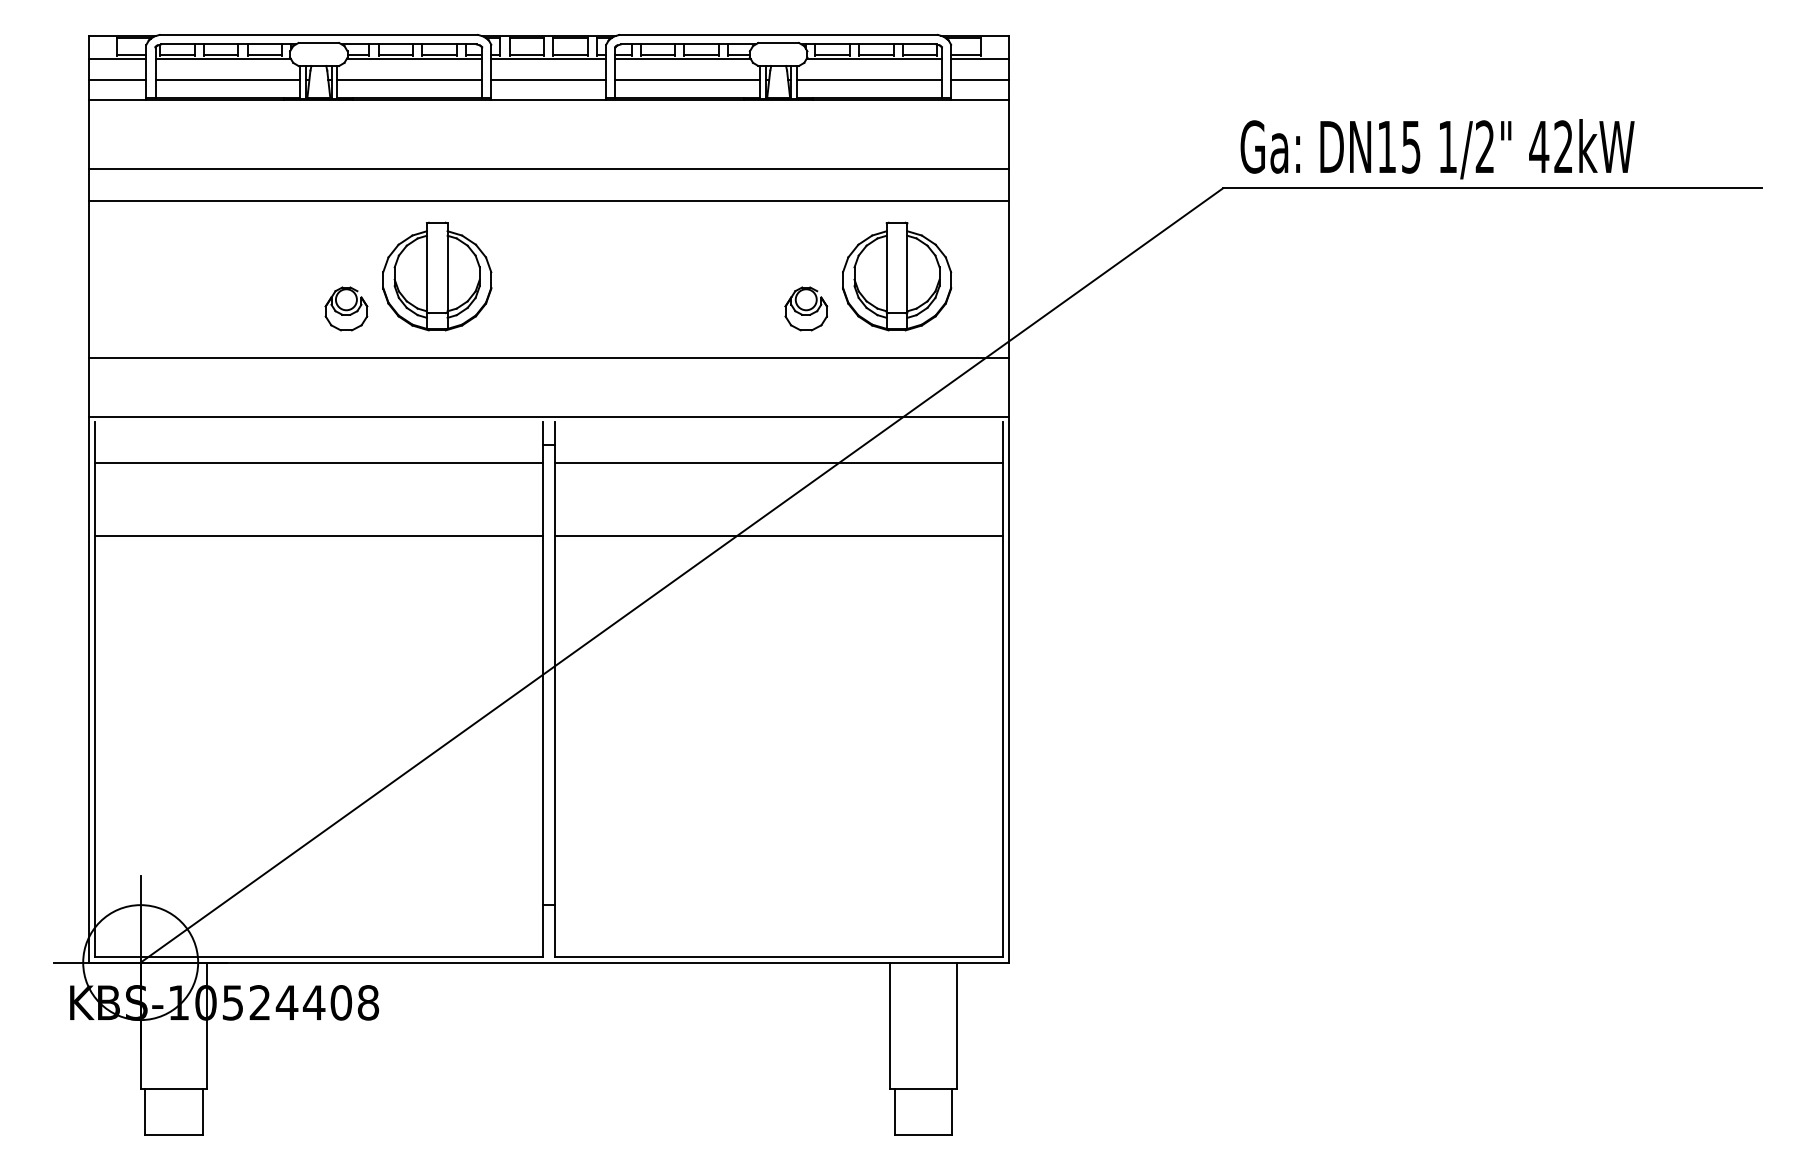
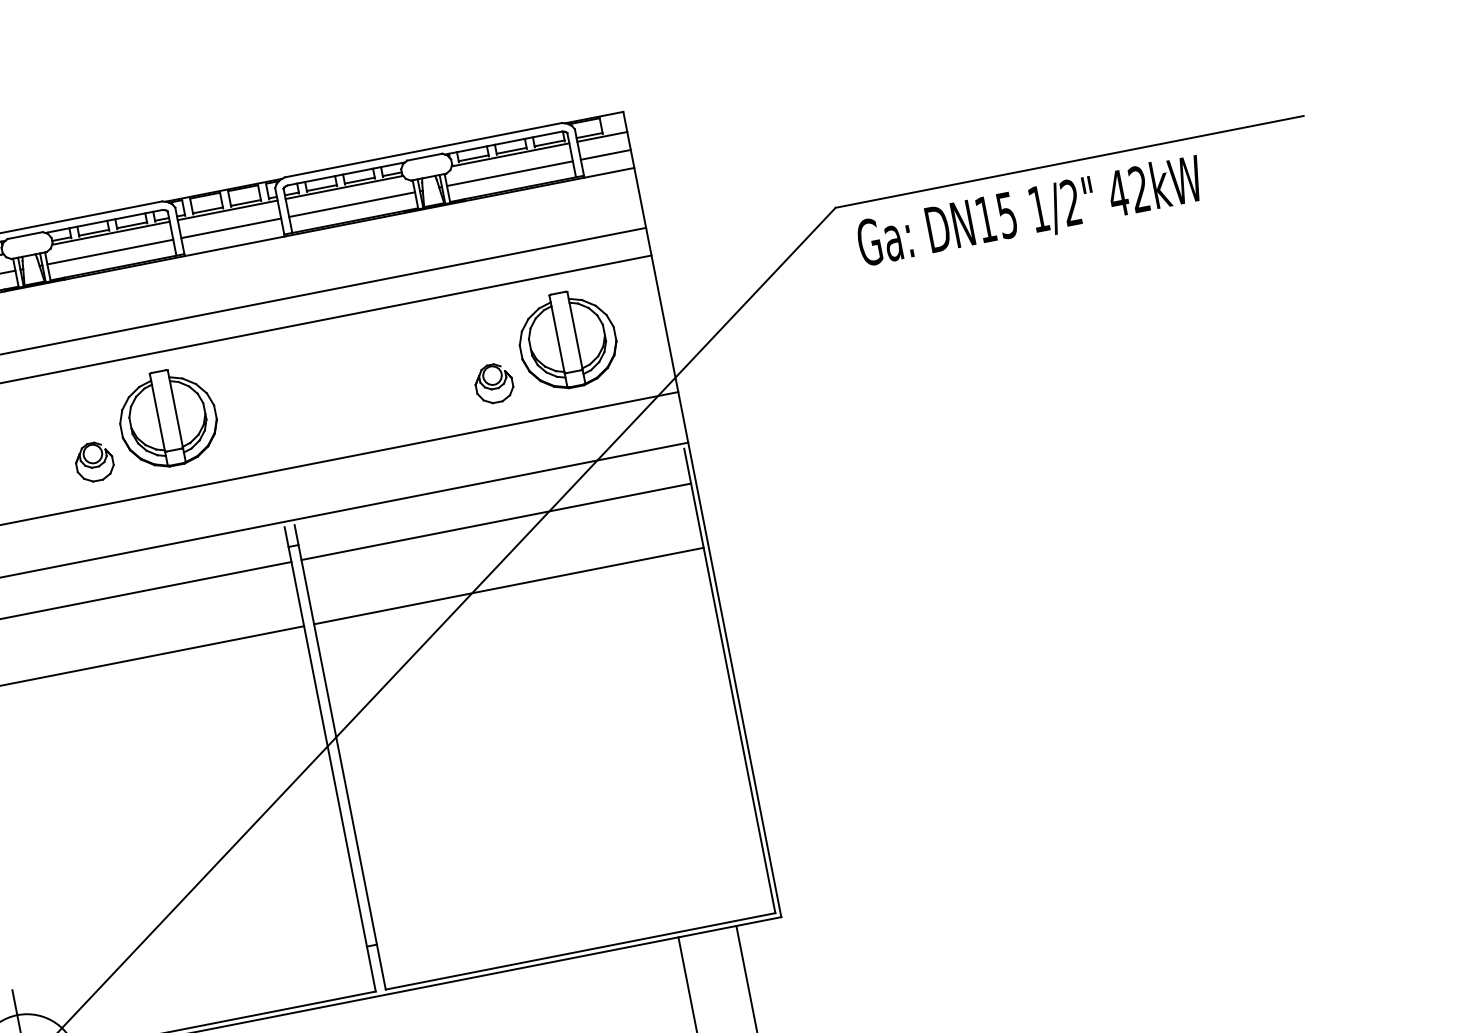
text: (1437, 149) -> (1030, 213), moved

